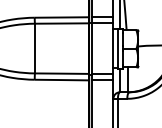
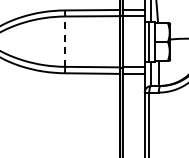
line: (35, 48) -> (65, 41), solid -> dashed

